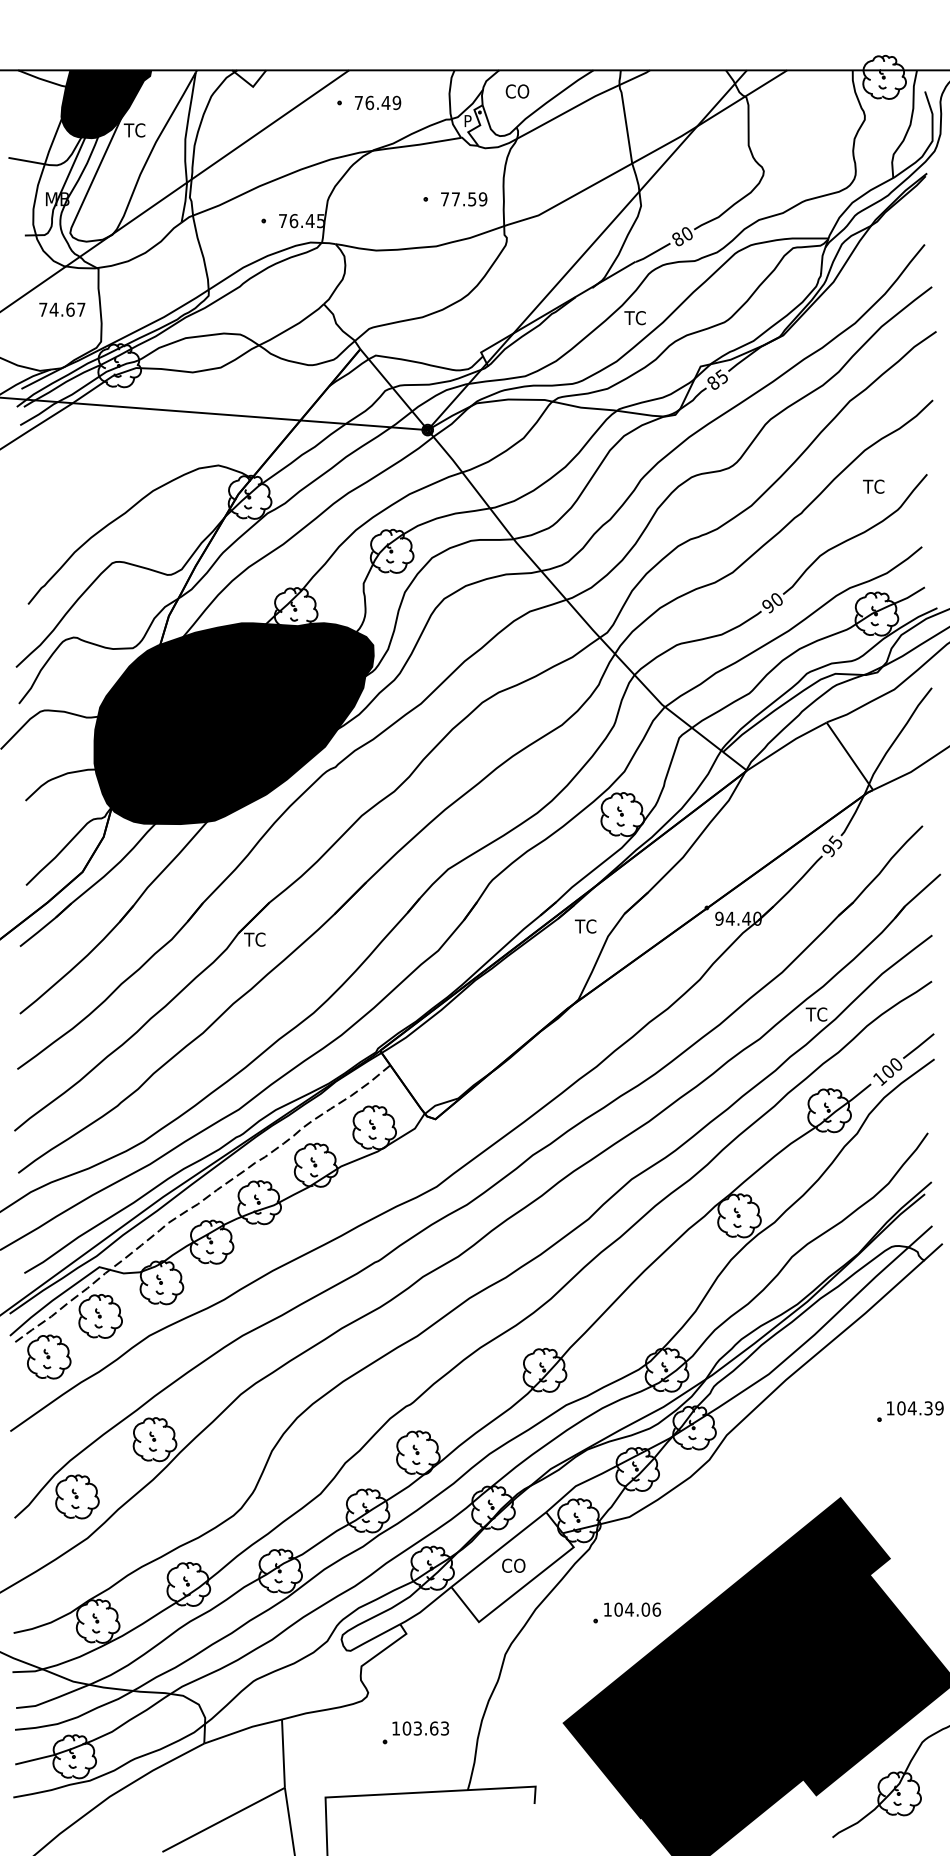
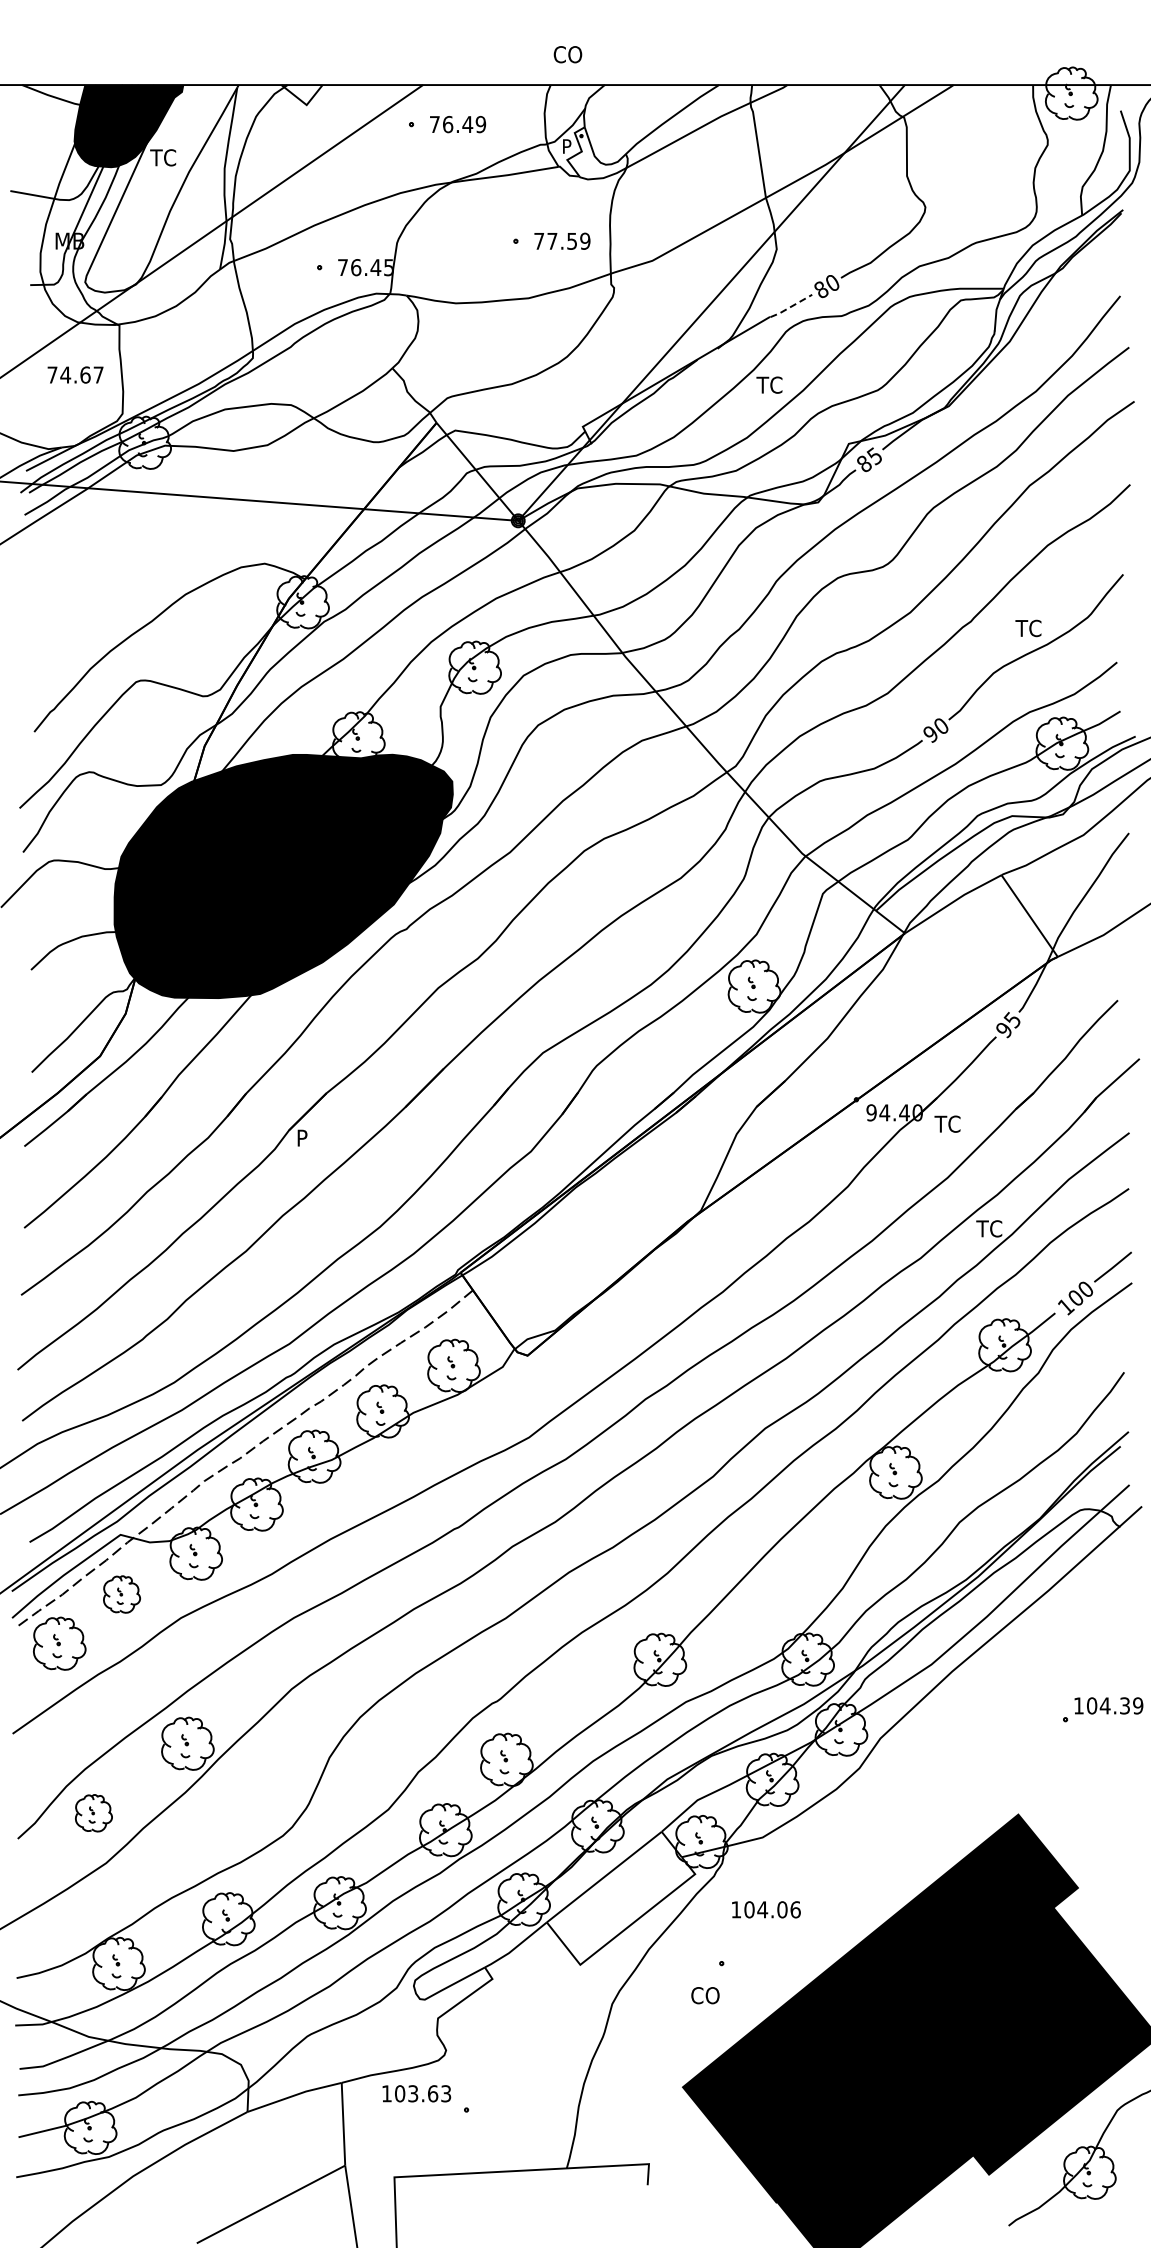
text: (517, 91) -> (567, 54), moved
line: (653, 253) -> (791, 306), solid -> dashed
text: (873, 486) -> (1028, 628), moved
text: (585, 925) -> (947, 1123), moved
text: (254, 939) -> (308, 1137), TC -> P
part: (100, 1316) -> (121, 1594), size x0.7
part: (77, 1497) -> (93, 1813), size x0.7
text: (513, 1565) -> (705, 1995), moved
text: (632, 1609) -> (766, 1909), moved
text: (420, 1728) -> (416, 2093), moved

